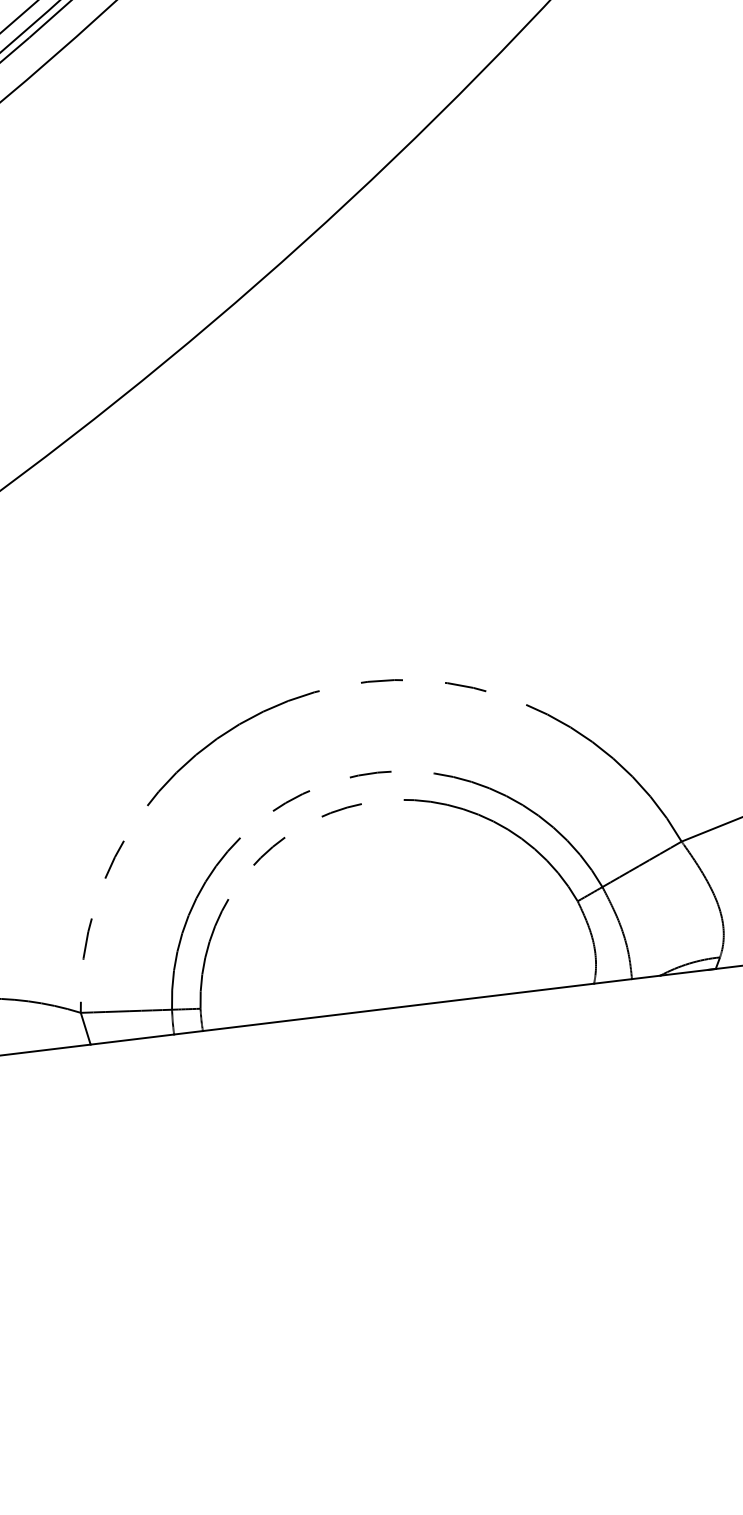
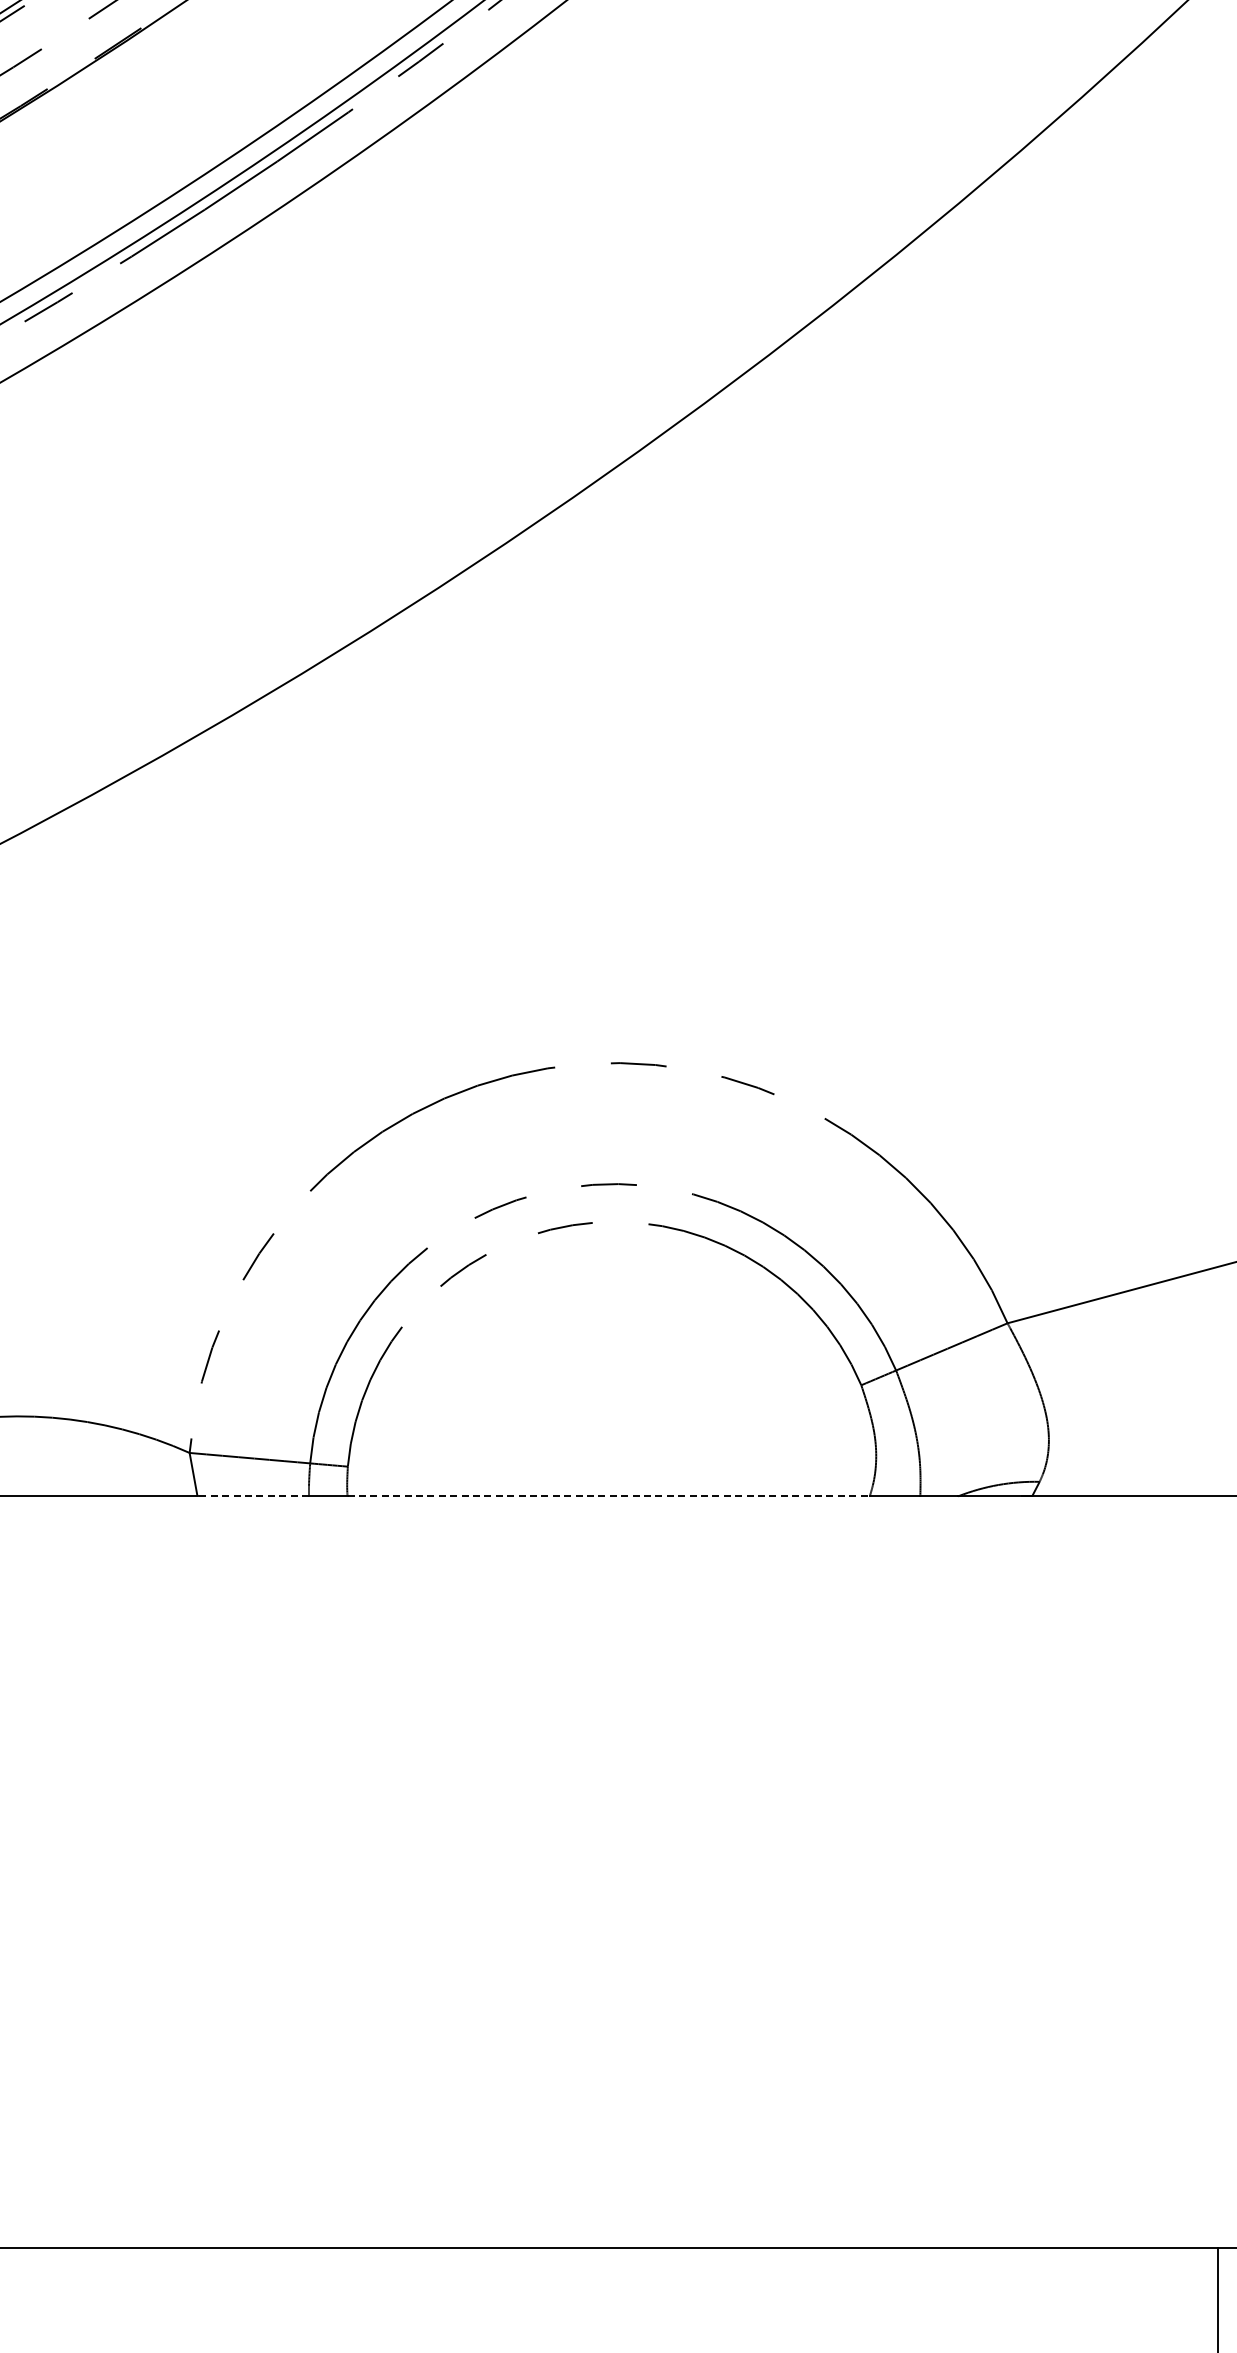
line: (399, 1007) -> (609, 1496), solid -> dashed
line: (132, 1039) -> (253, 1496), solid -> dashed

